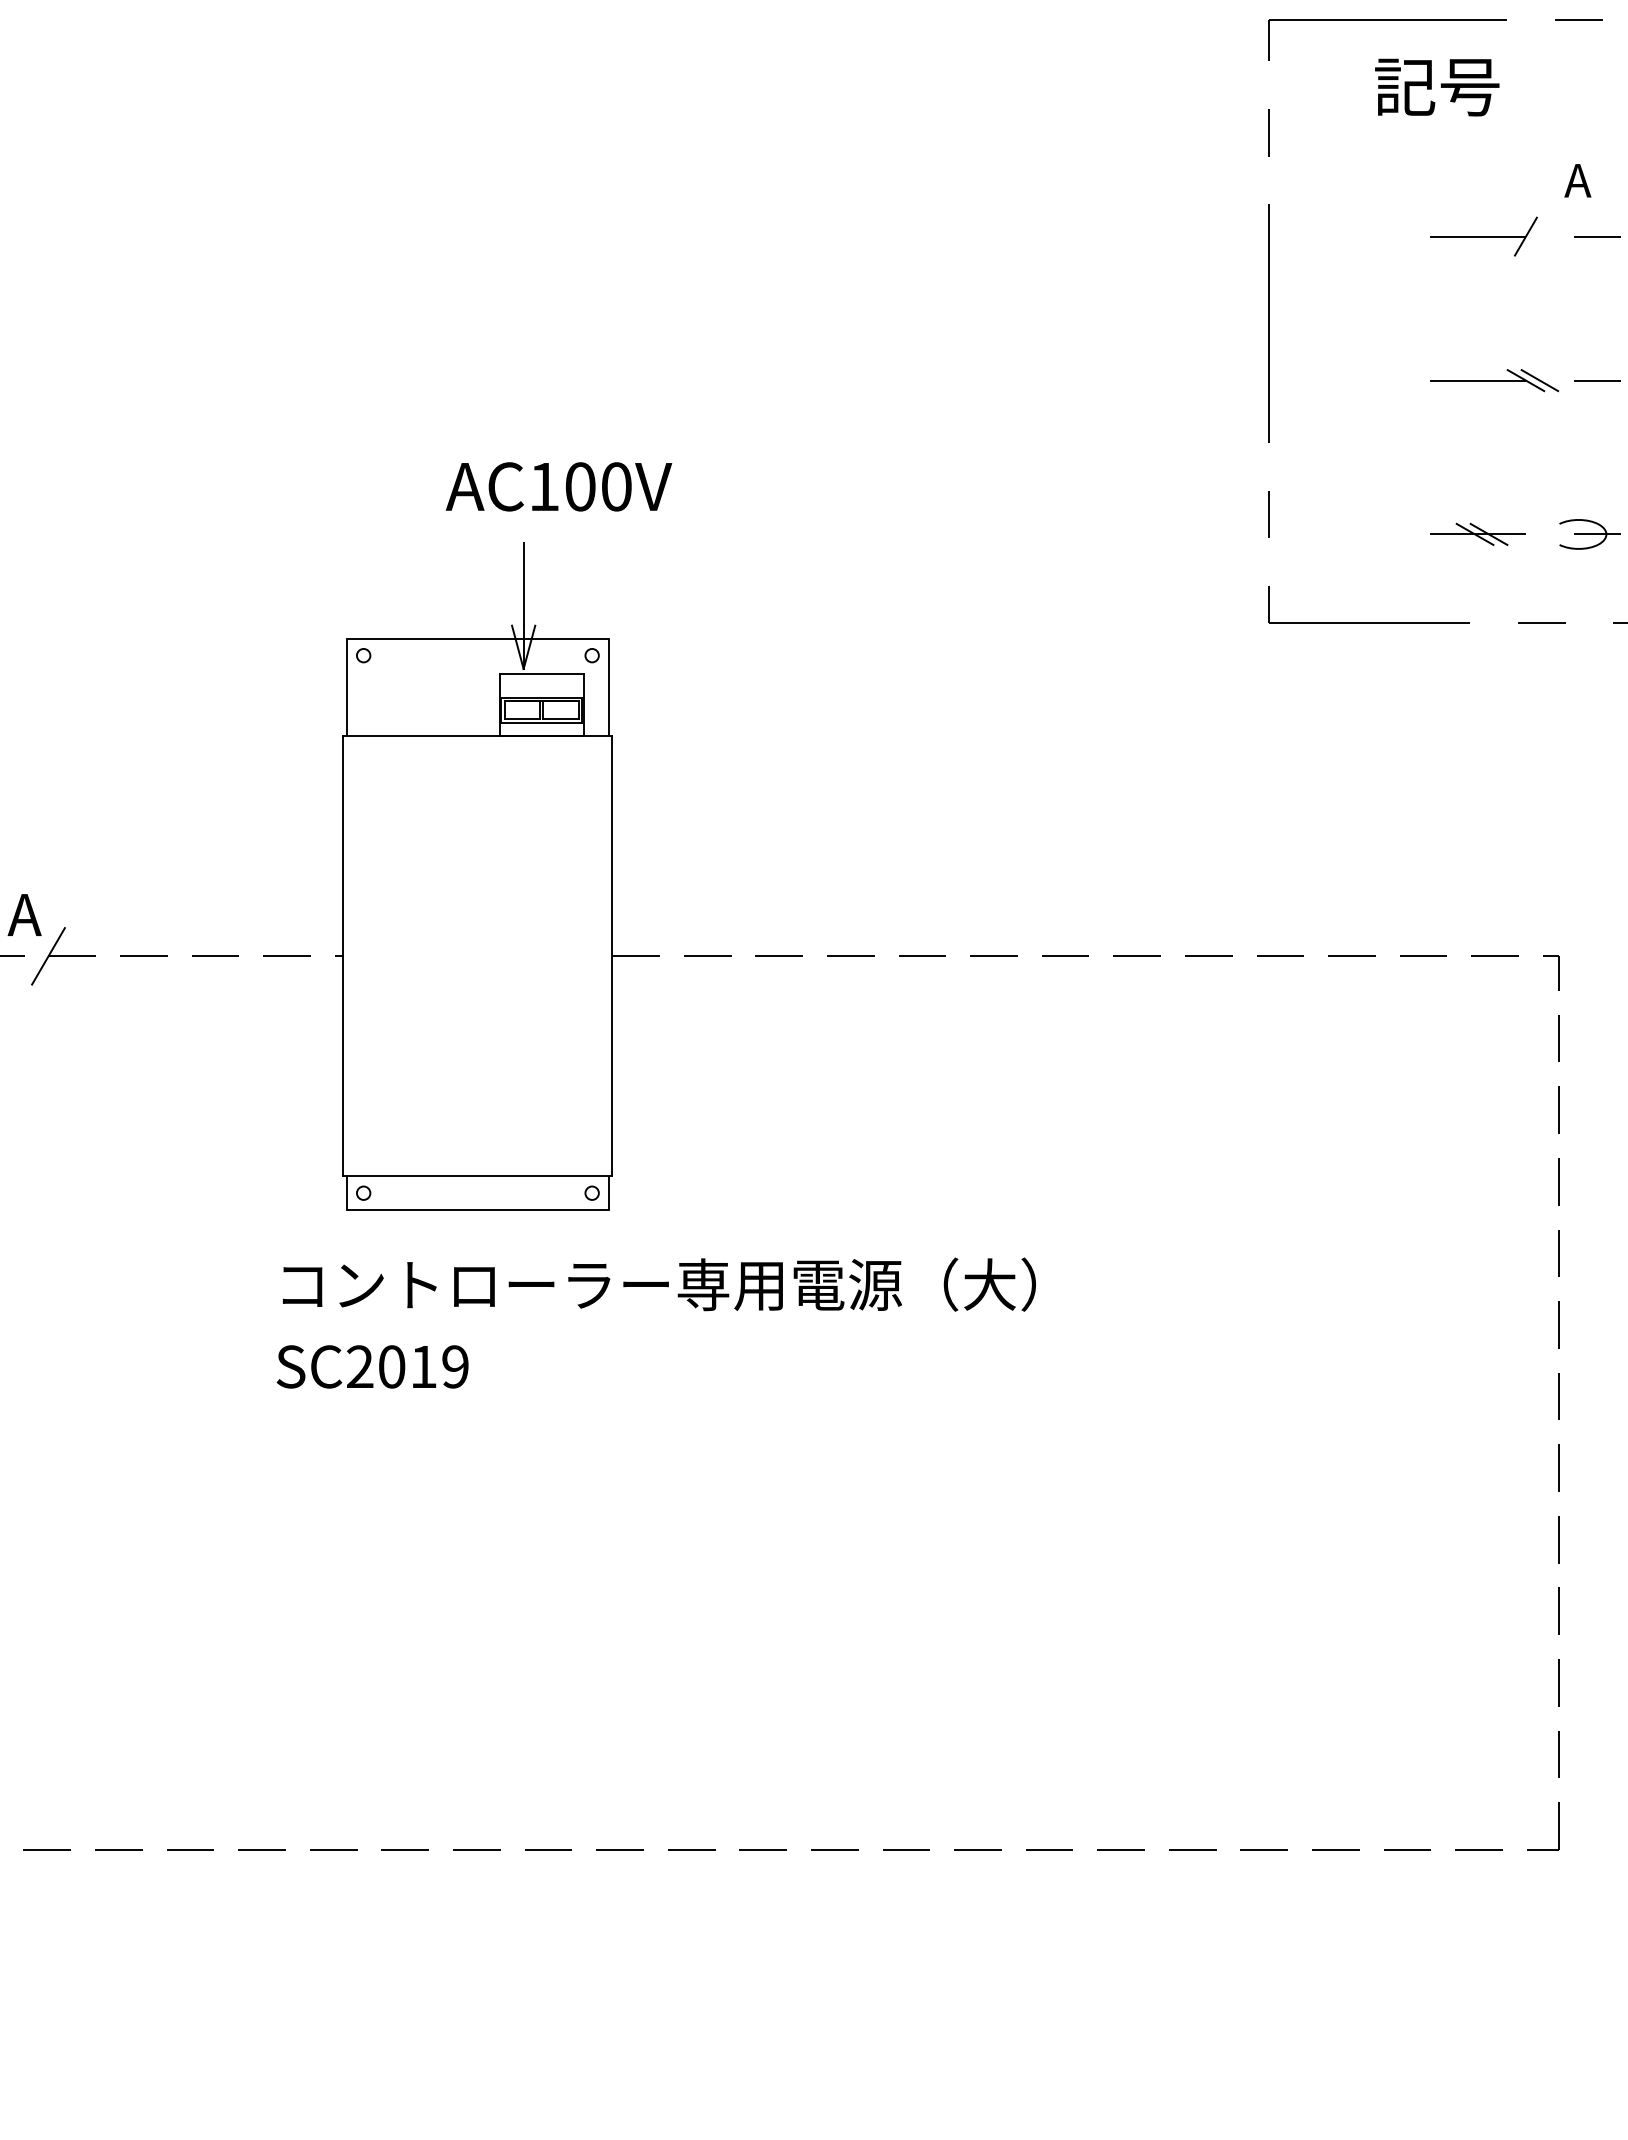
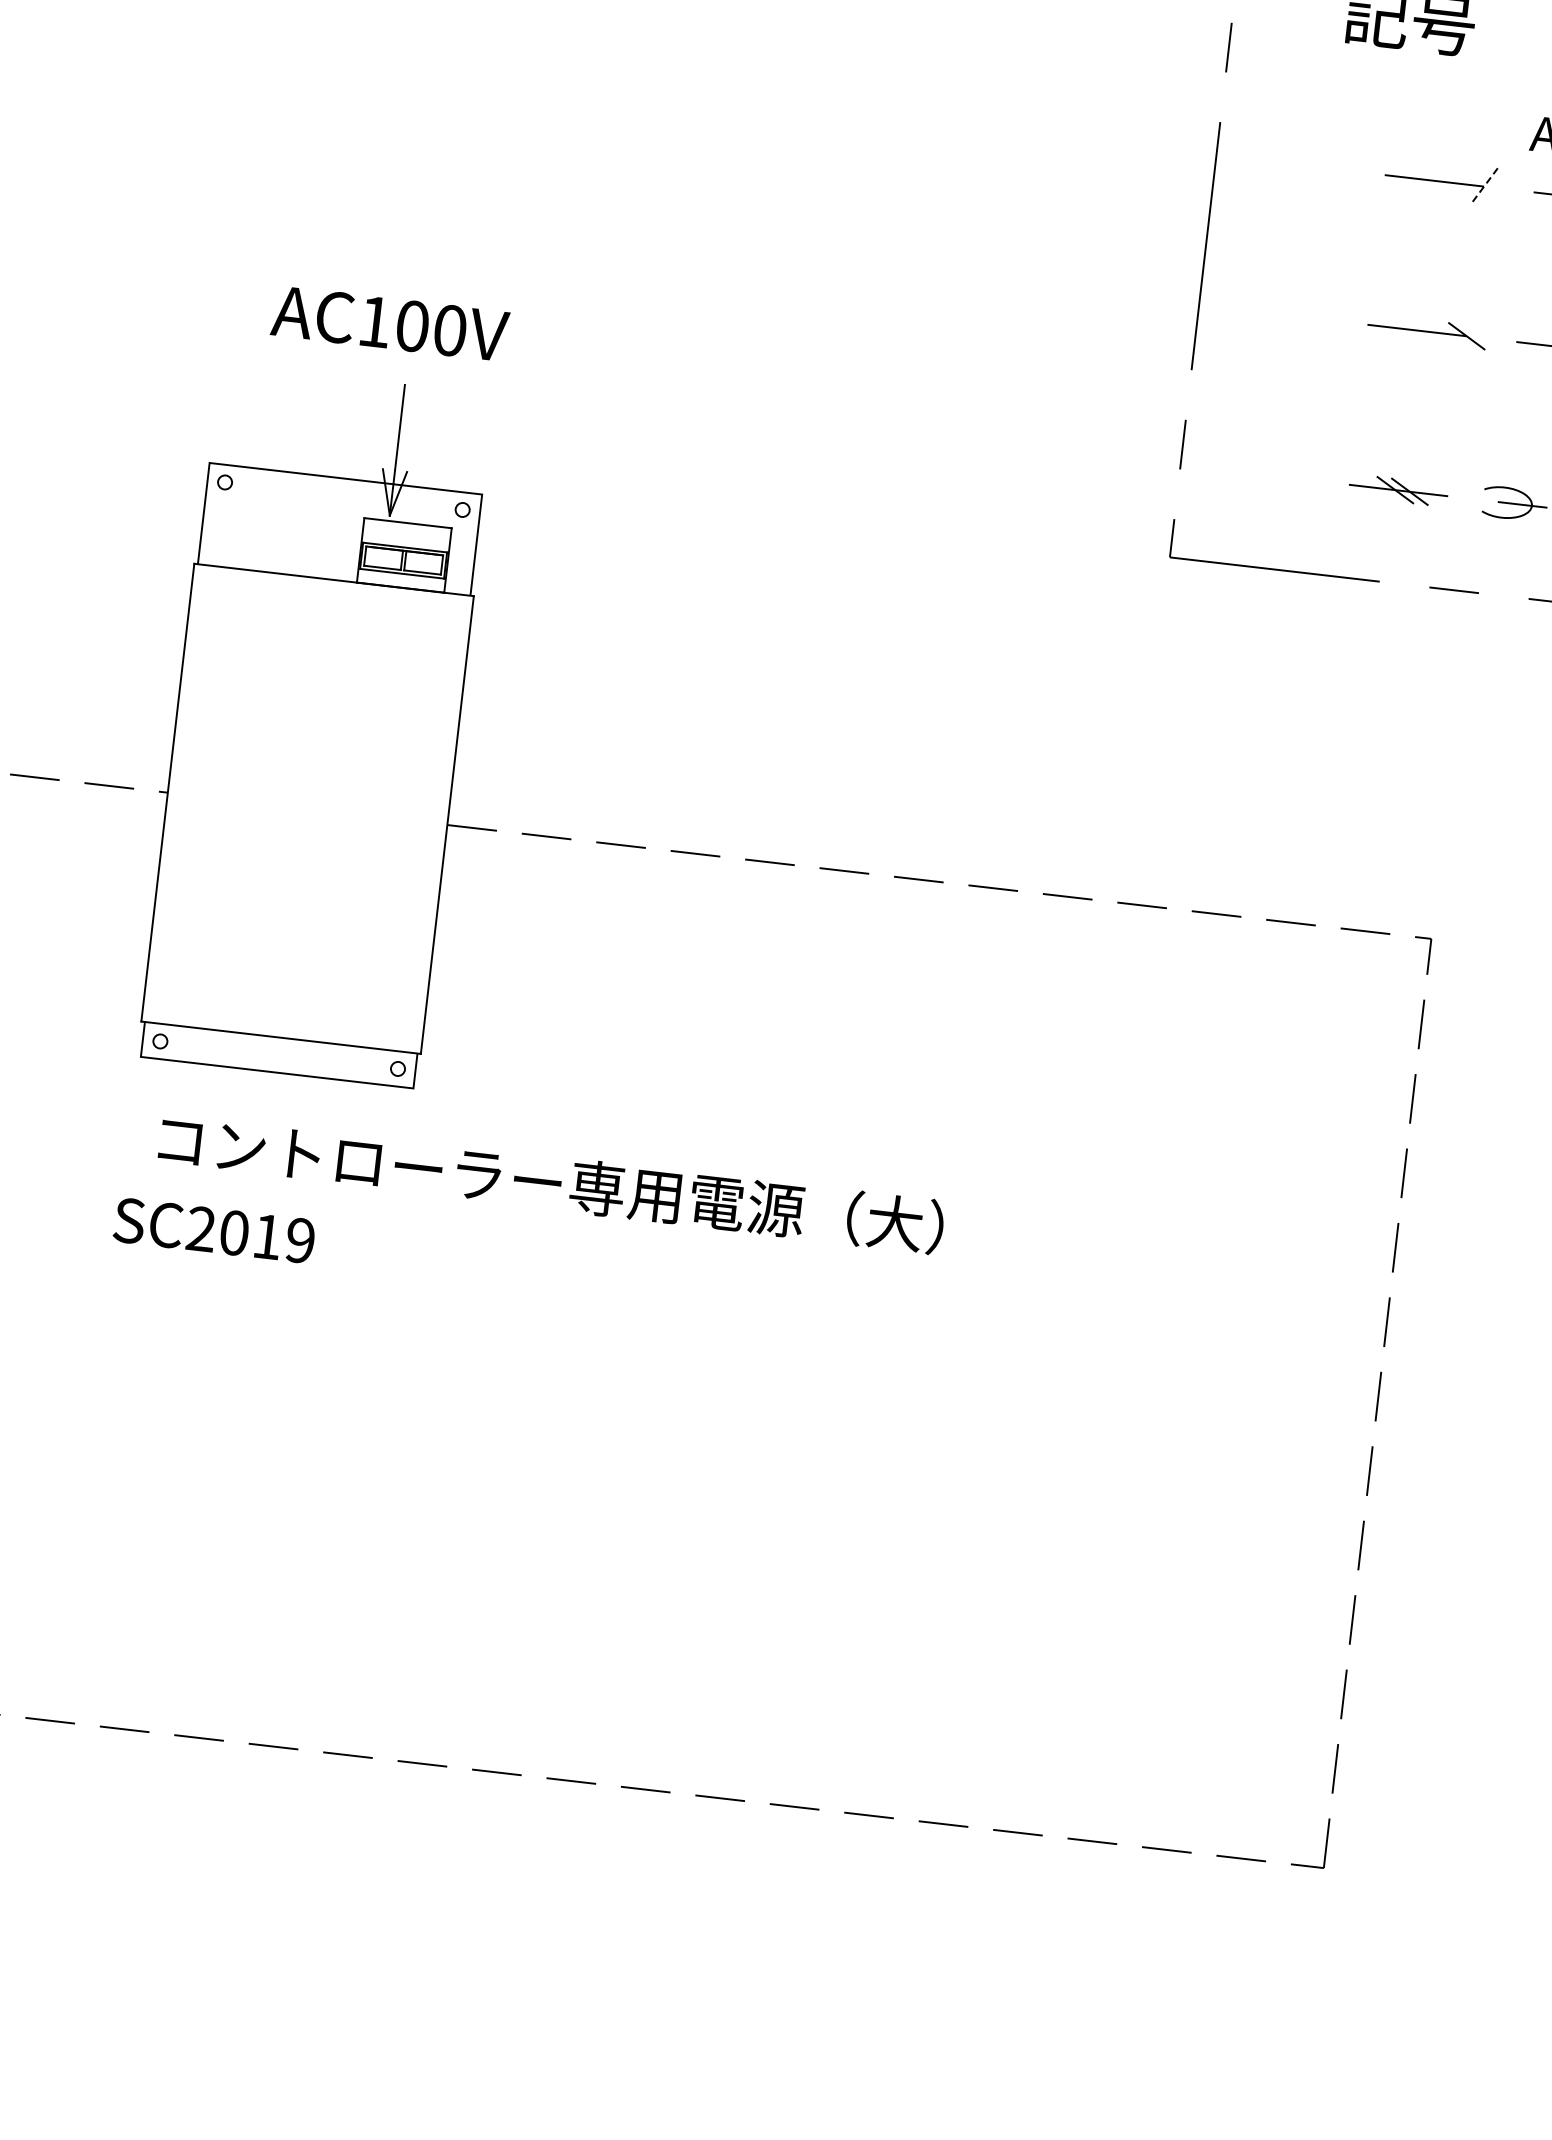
line: (1525, 236) -> (1483, 186), solid -> dashed
line: (1539, 380) -> (1480, 337), removed
text: (558, 486) -> (389, 323), moved
text: (658, 1284) -> (550, 1182), moved
text: (372, 1366) -> (214, 1230), moved

